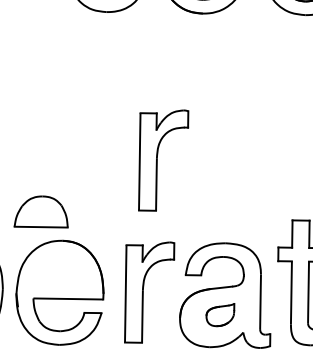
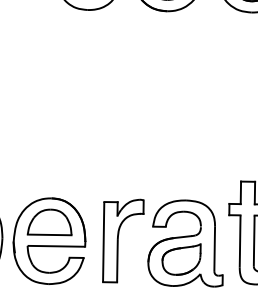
part: (163, 160) -> (134, 132), removed
part: (40, 211) -> (49, 222), moved
part: (220, 314) -> (181, 259), size x1.67

